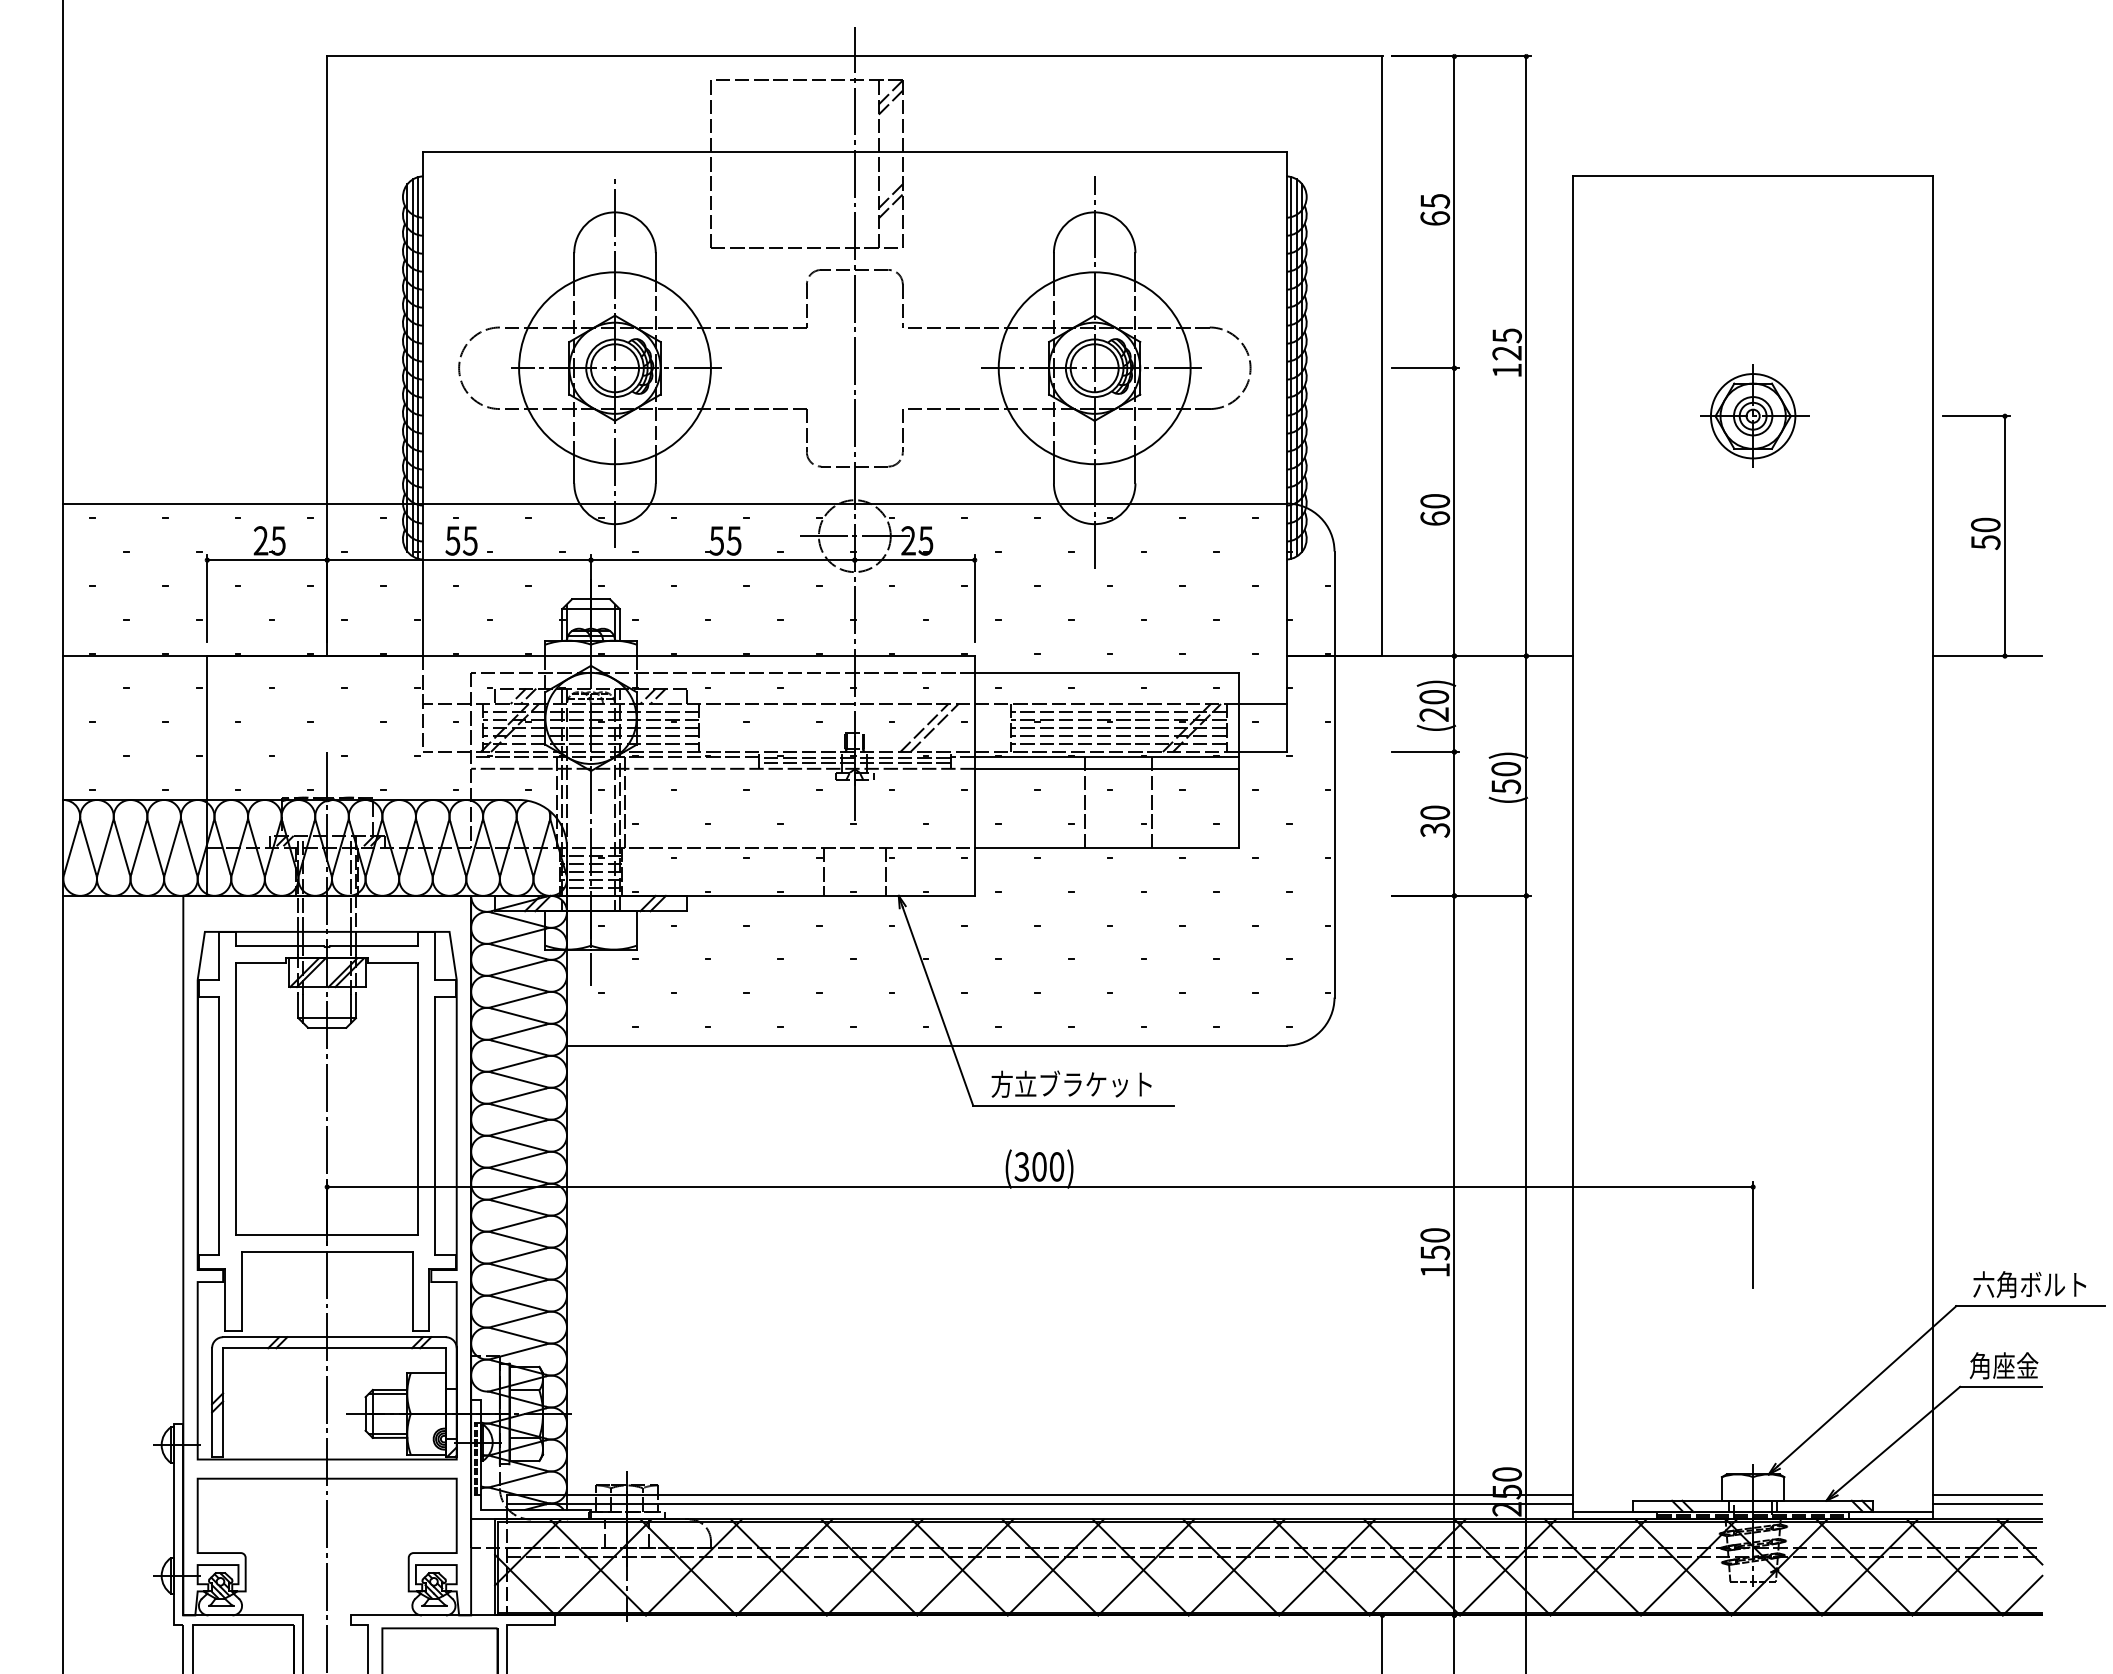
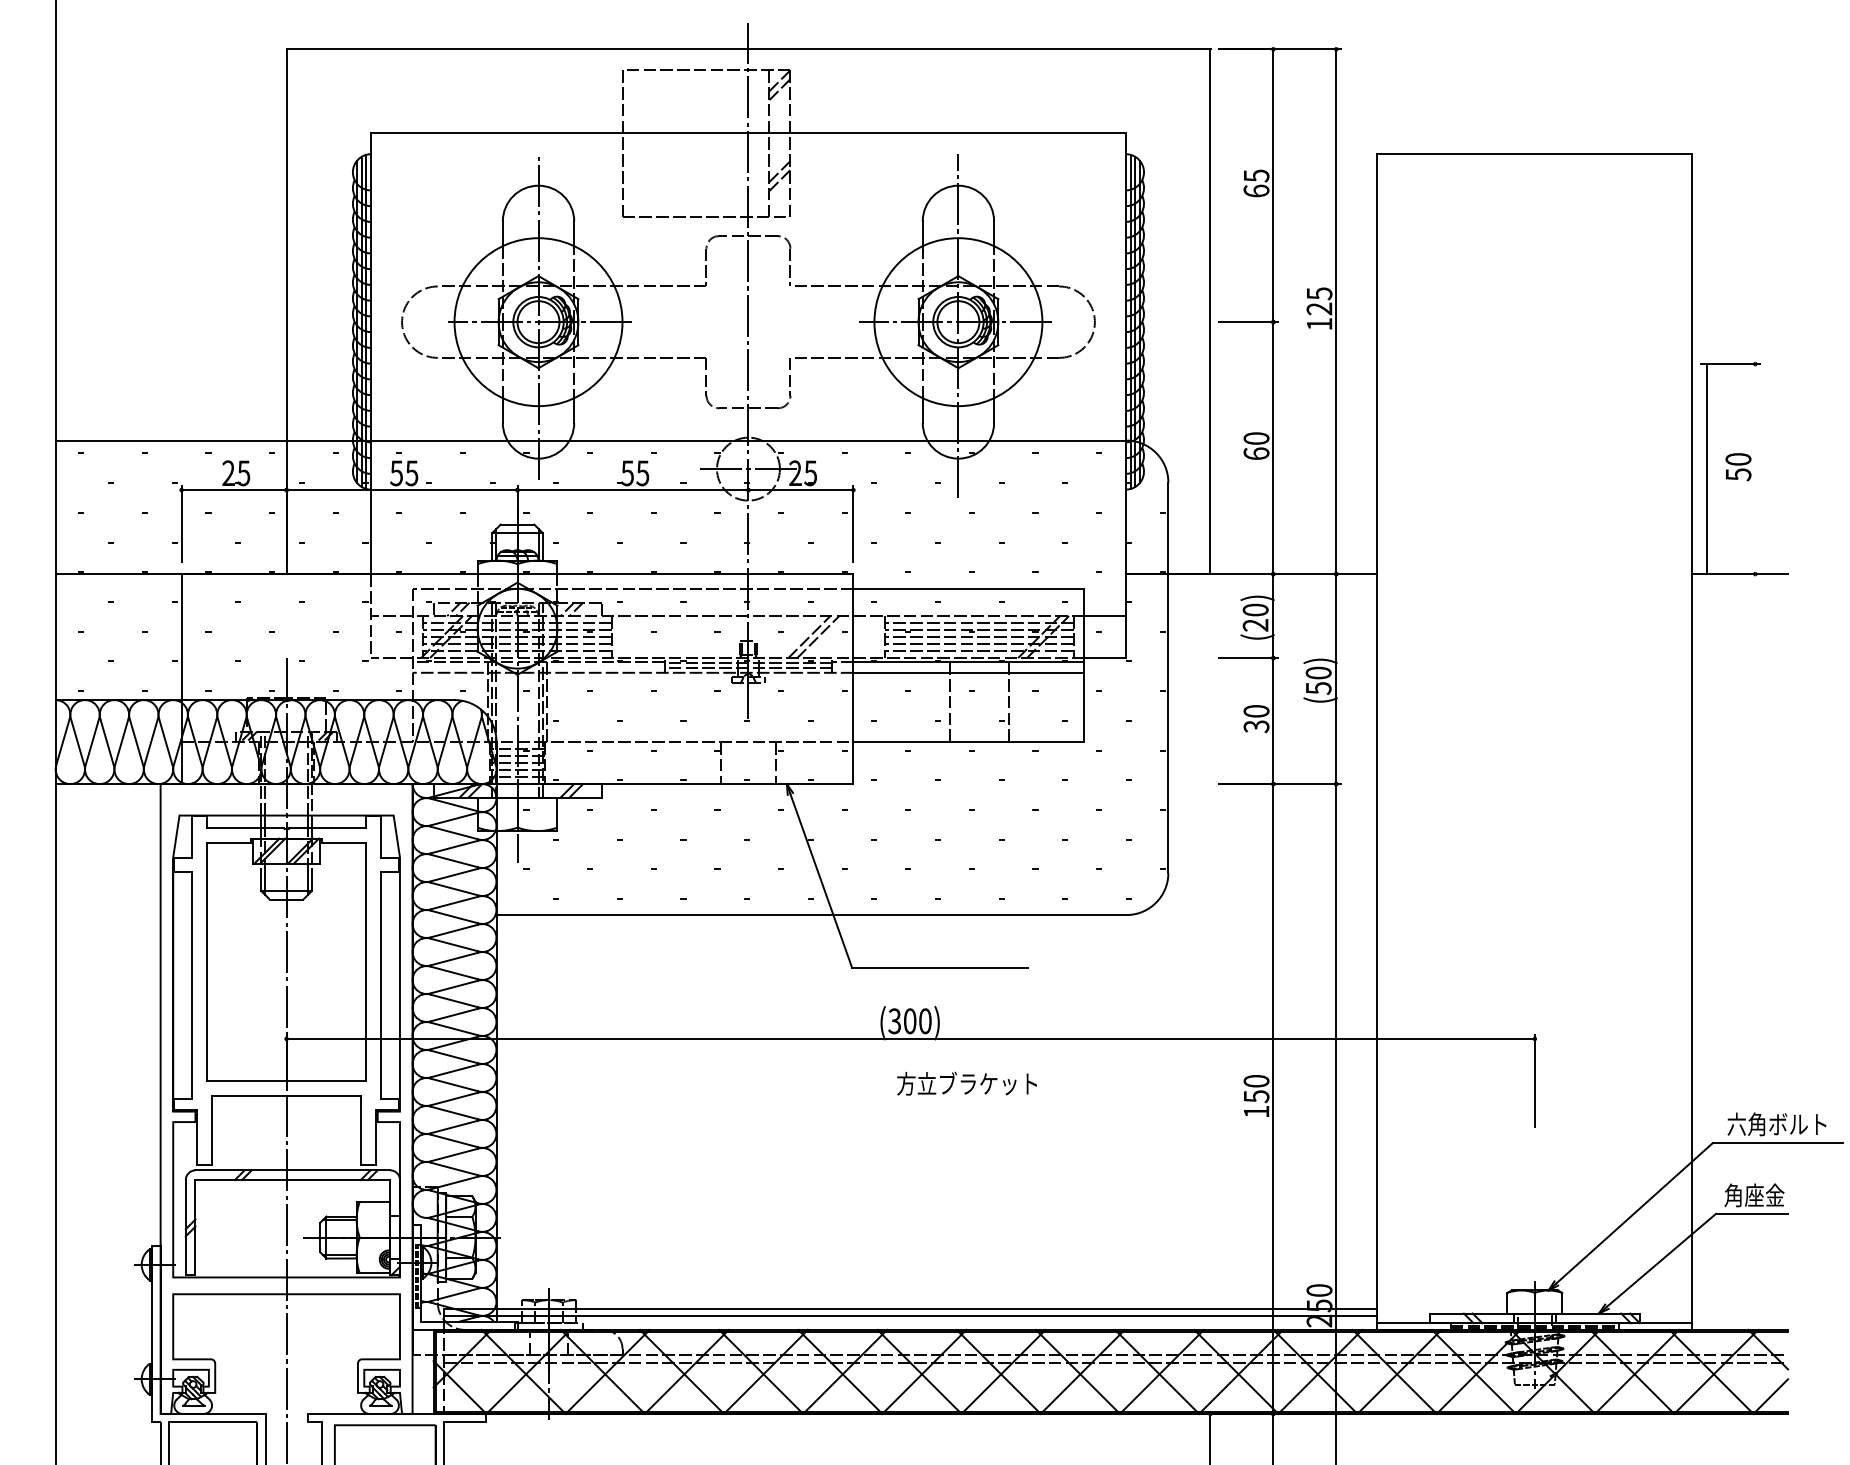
part: (1754, 415) -> (1536, 363), removed
line: (2004, 536) -> (1706, 469), moved
text: (1071, 1083) -> (967, 1083), moved
line: (1987, 1495) -> (1739, 1308), removed
line: (1987, 1503) -> (1739, 1315), removed

